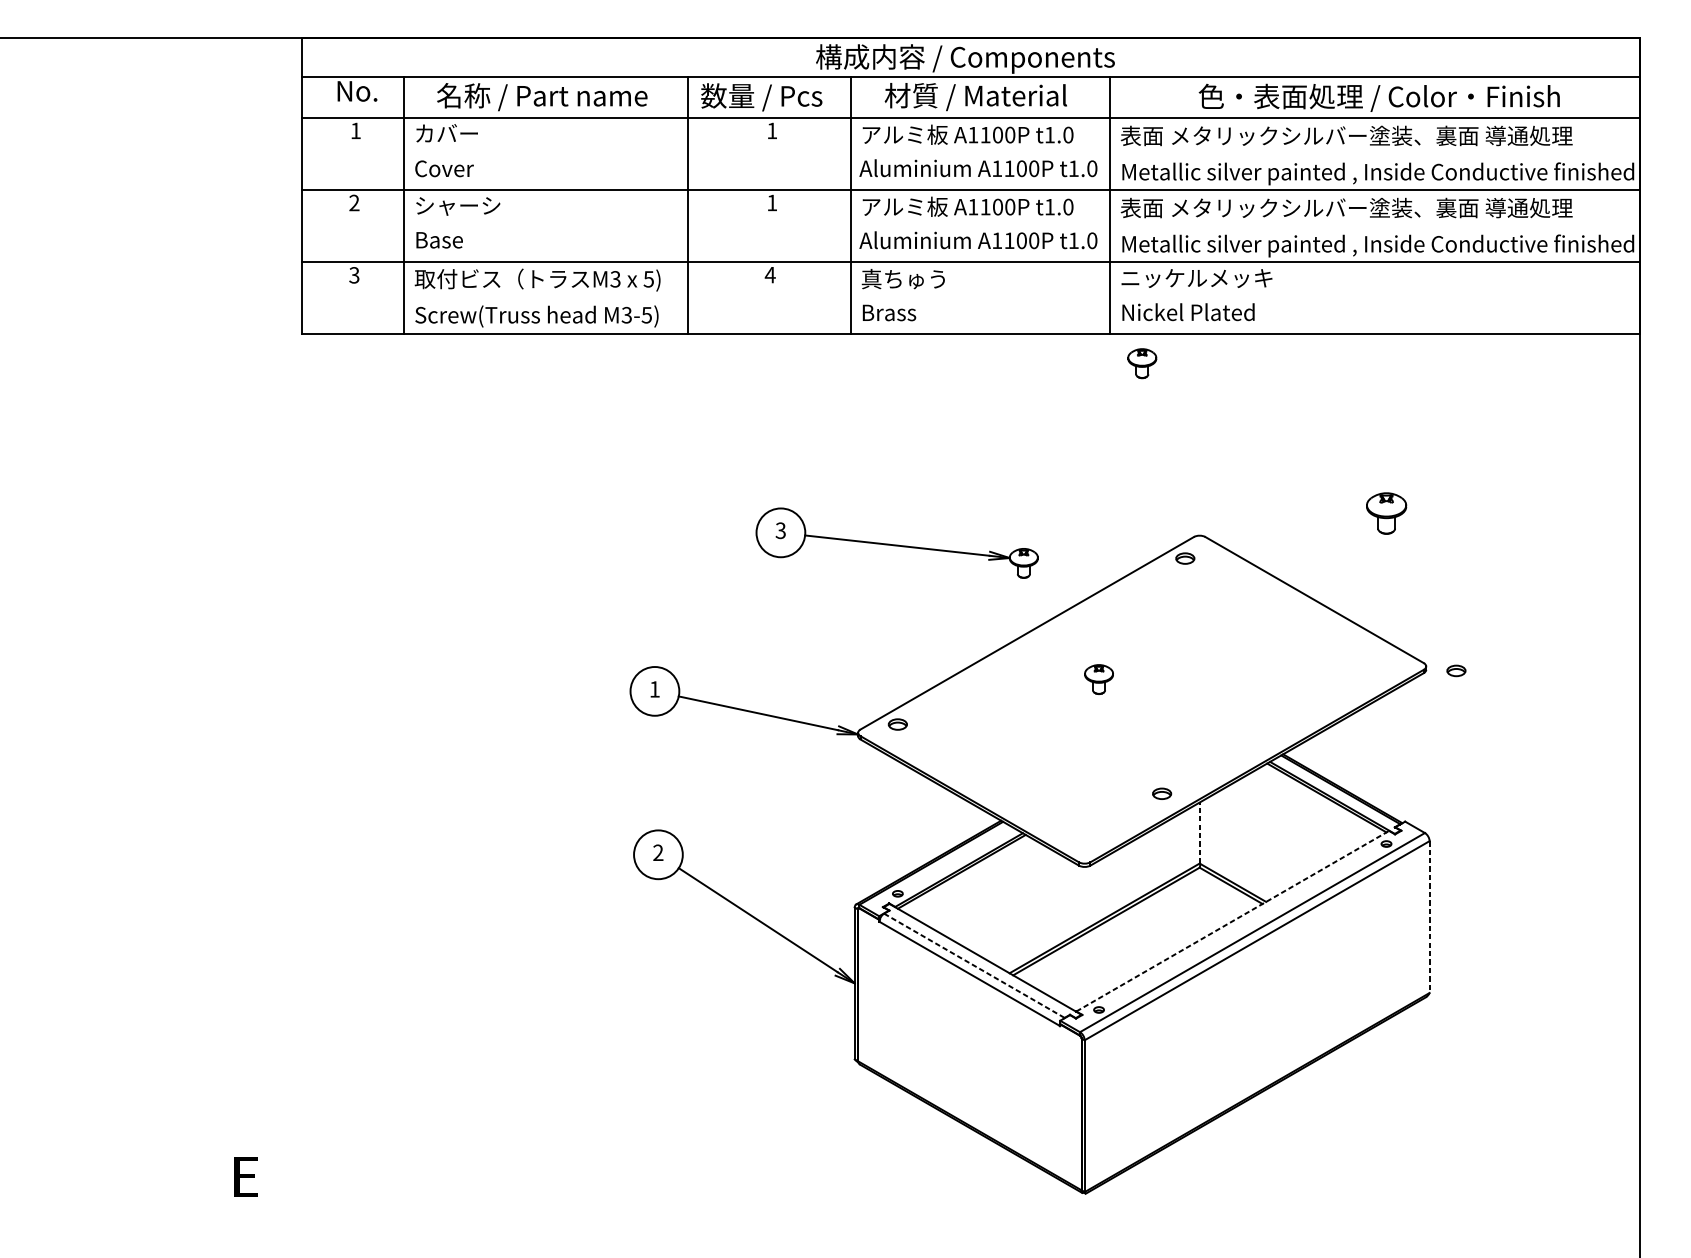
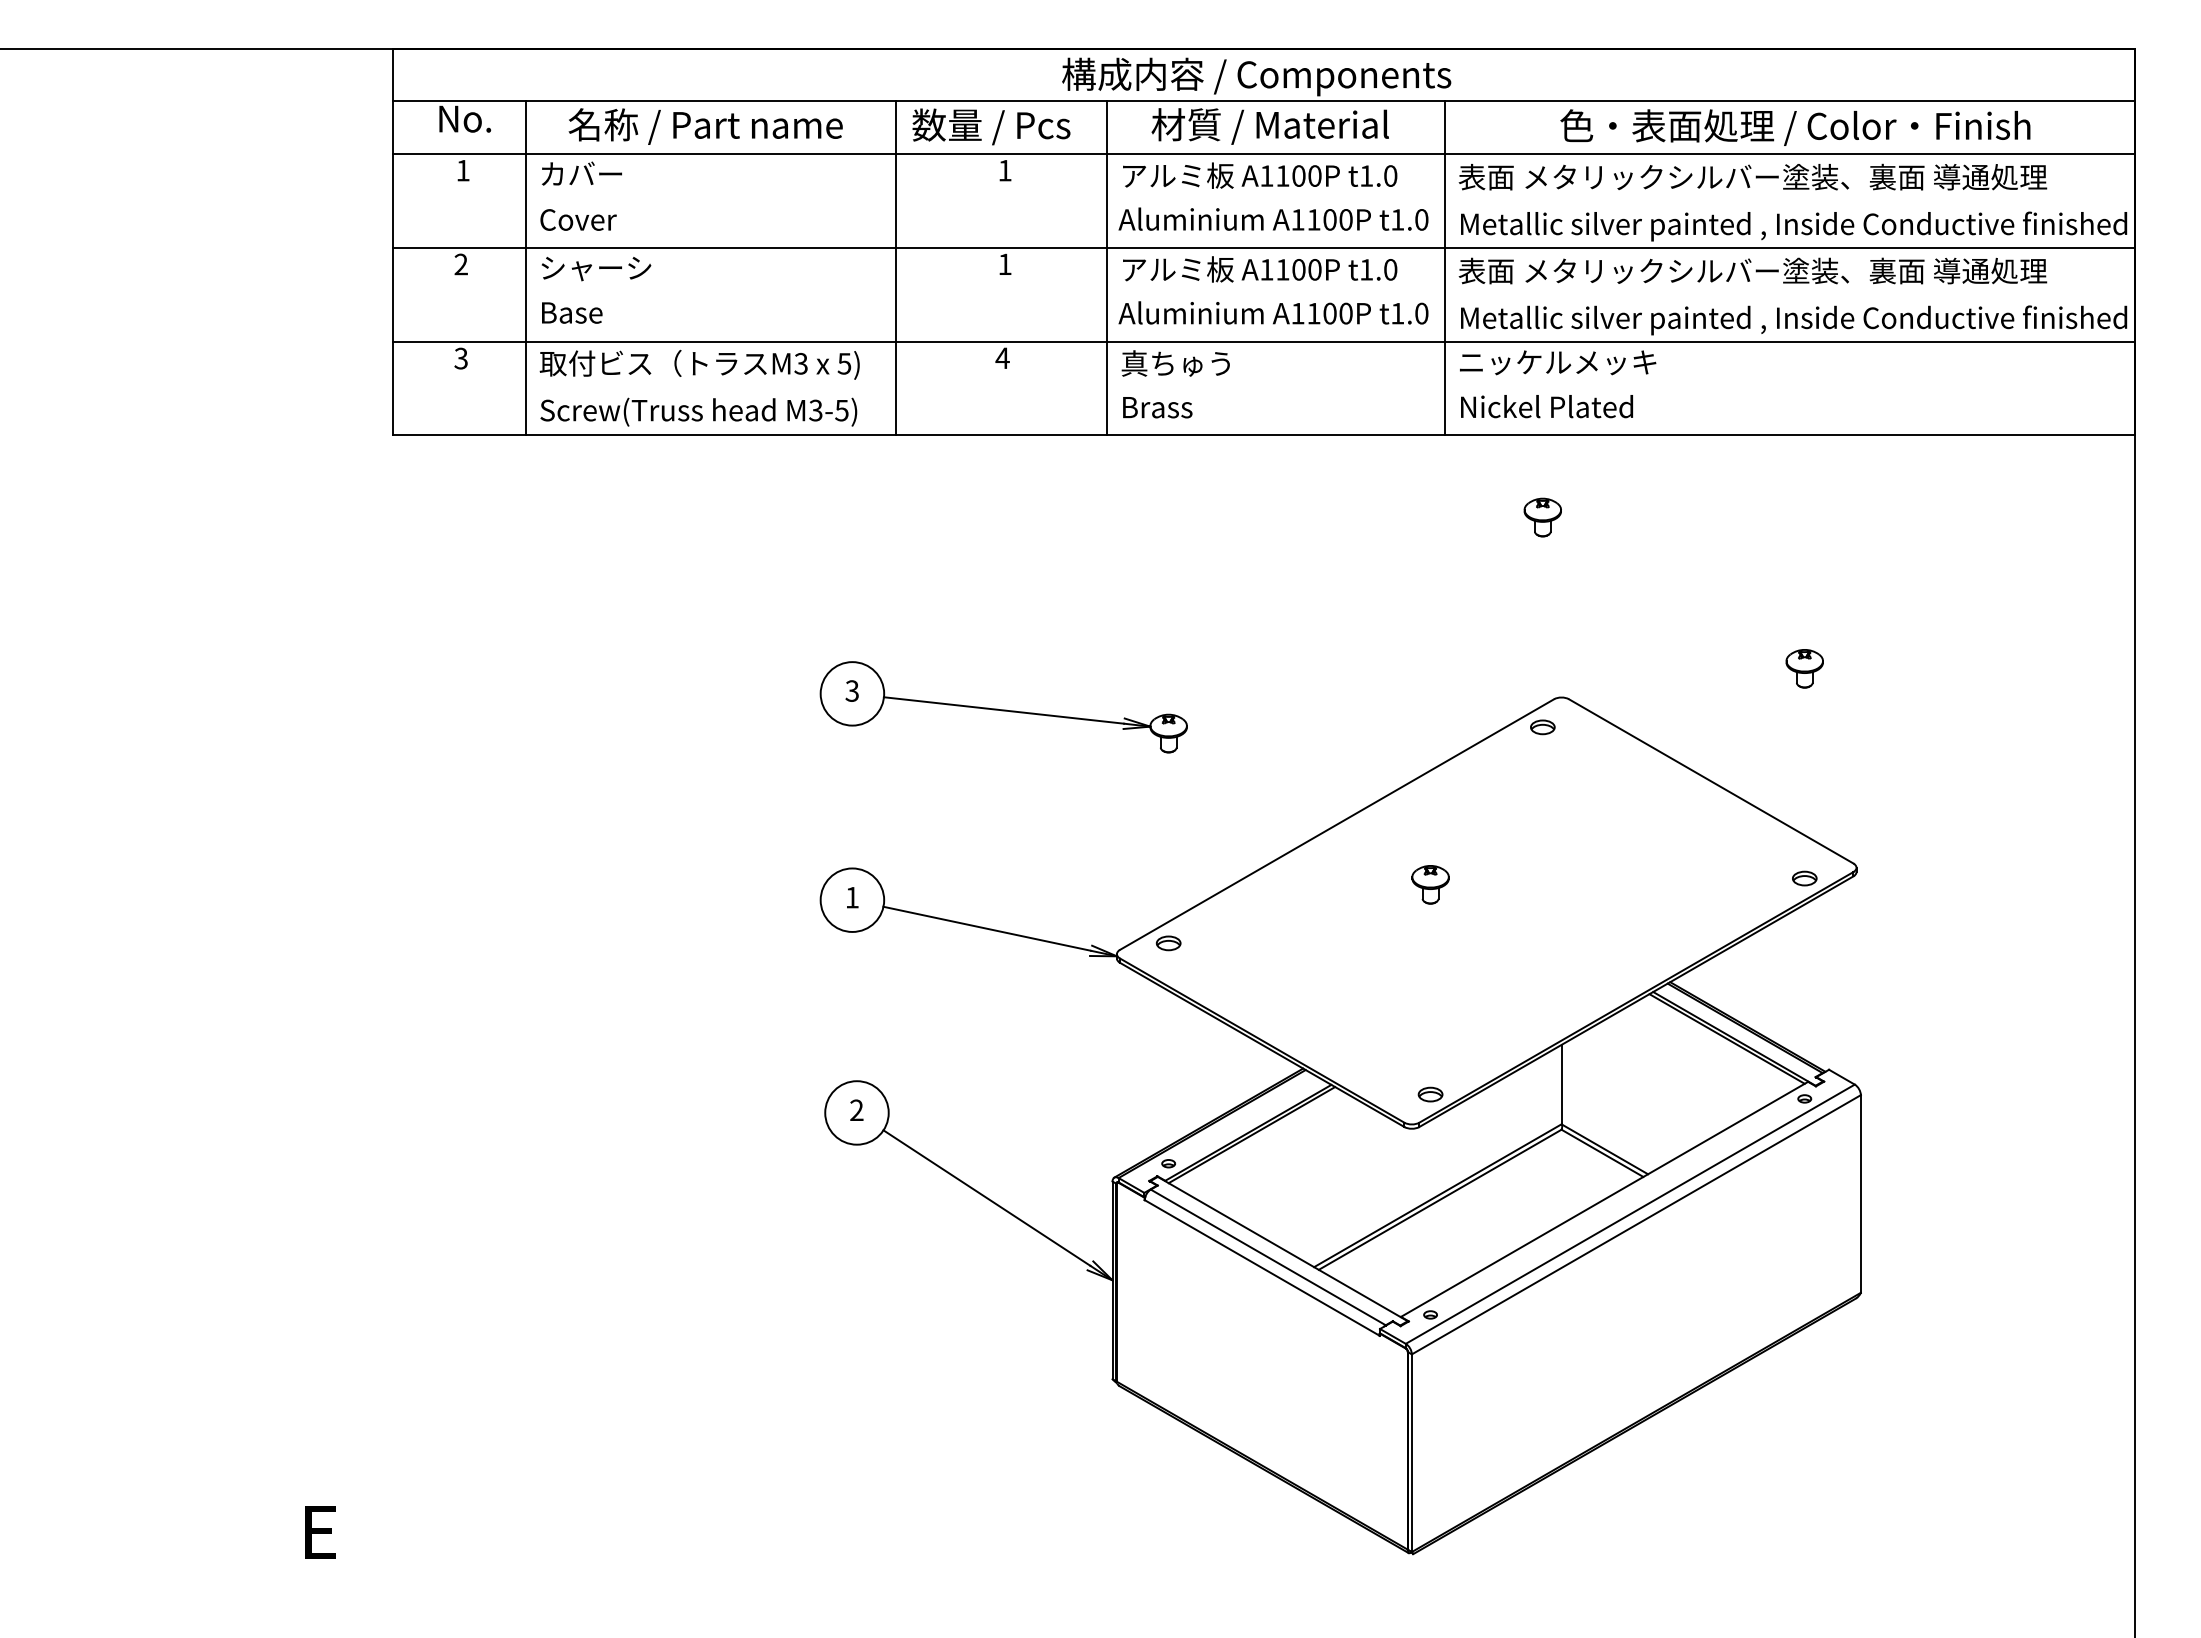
part: (1142, 363) -> (1542, 517), moved
part: (1386, 513) -> (1804, 668), size x0.71
part: (896, 543) -> (1003, 707), moved
part: (1456, 670) -> (1804, 878), moved
part: (1161, 793) -> (1430, 1094), moved
line: (1199, 832) -> (1561, 1084), dashed -> solid
line: (1429, 916) -> (1860, 1193), dashed -> solid
line: (1233, 921) -> (1605, 1199), dashed -> solid
line: (974, 965) -> (1268, 1257), dashed -> solid

